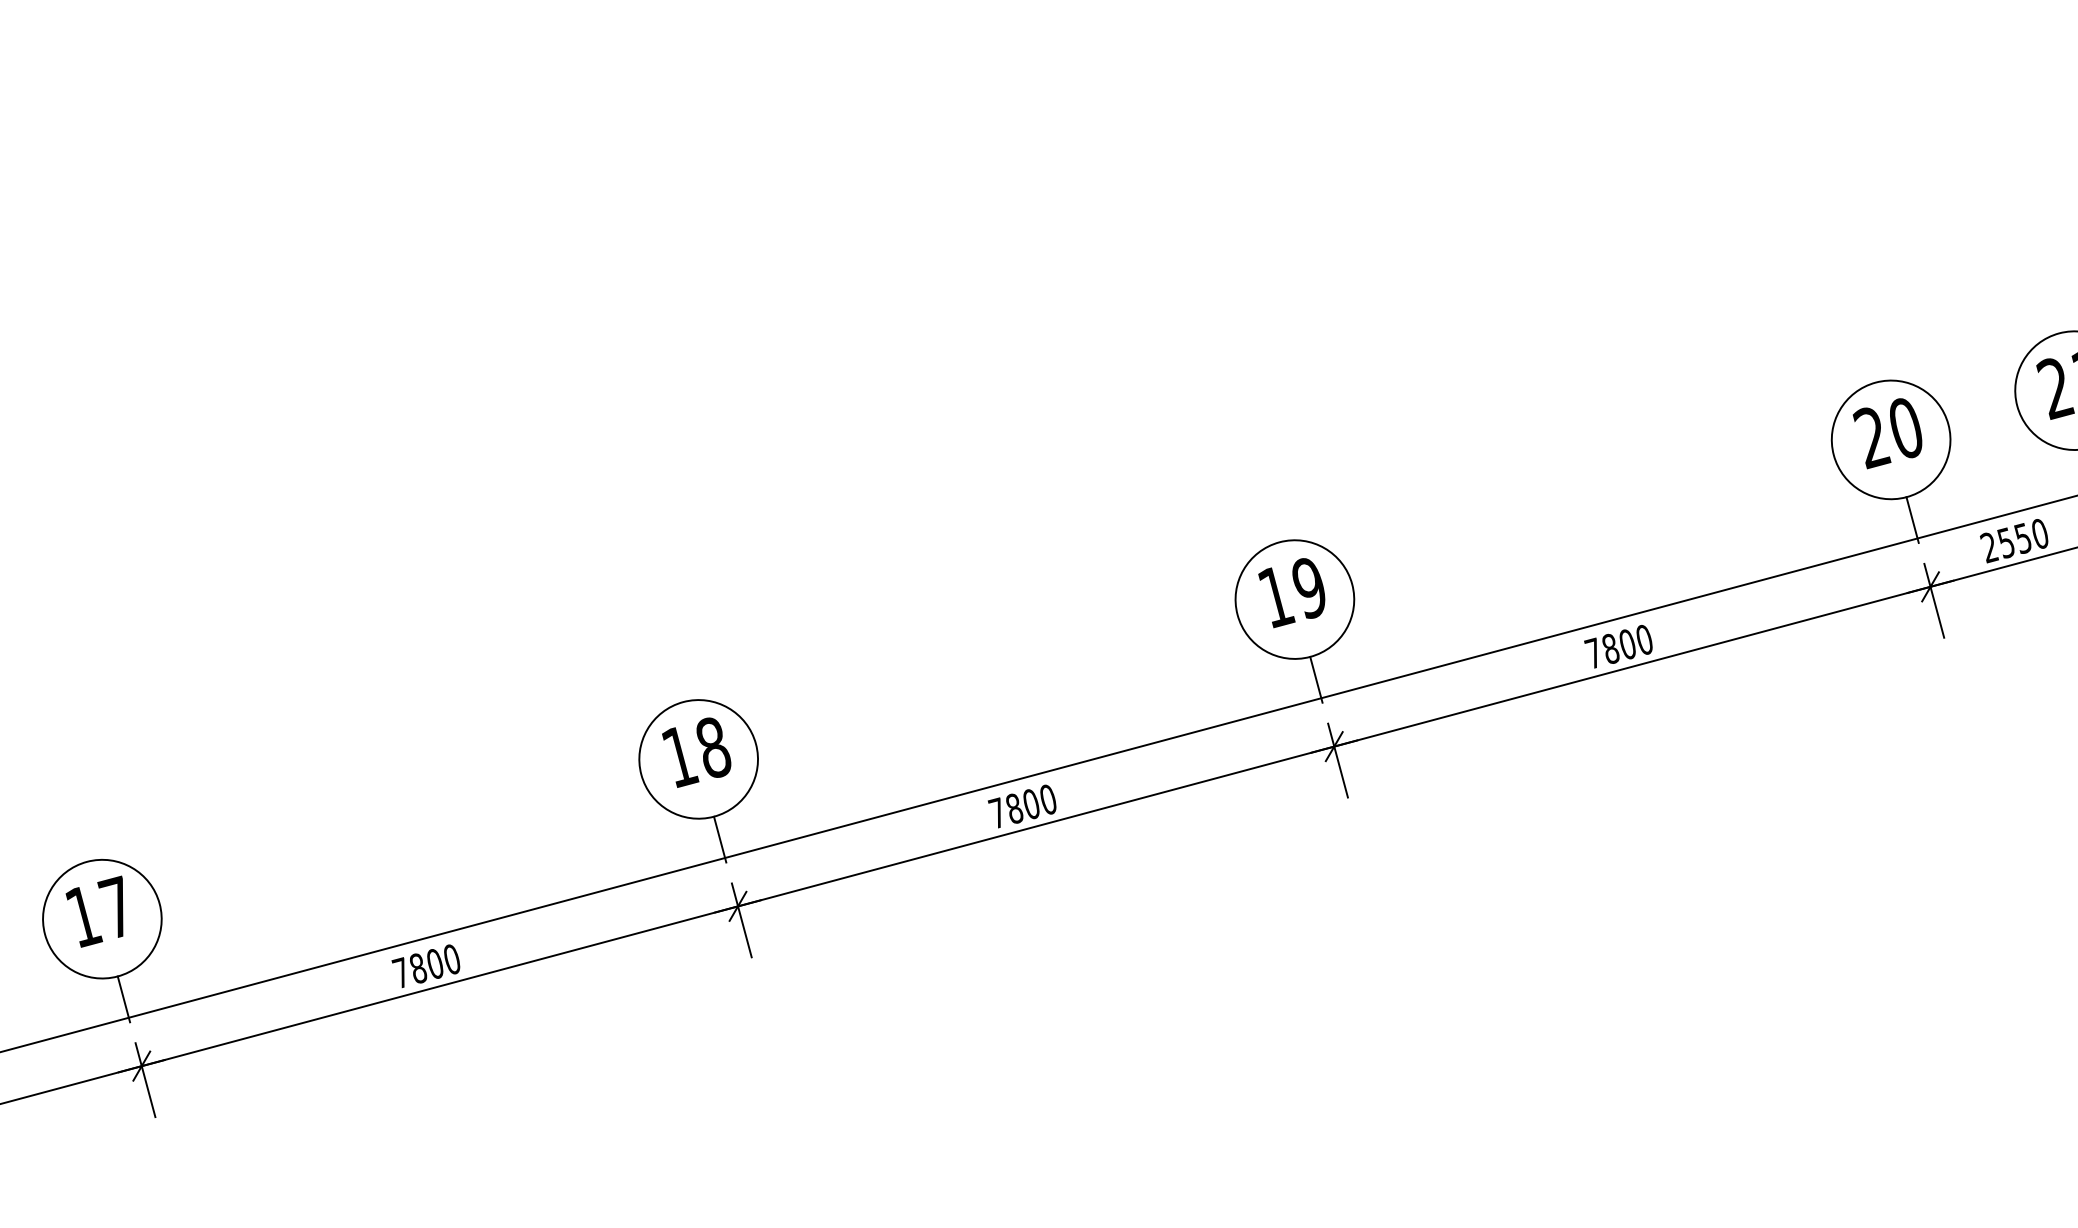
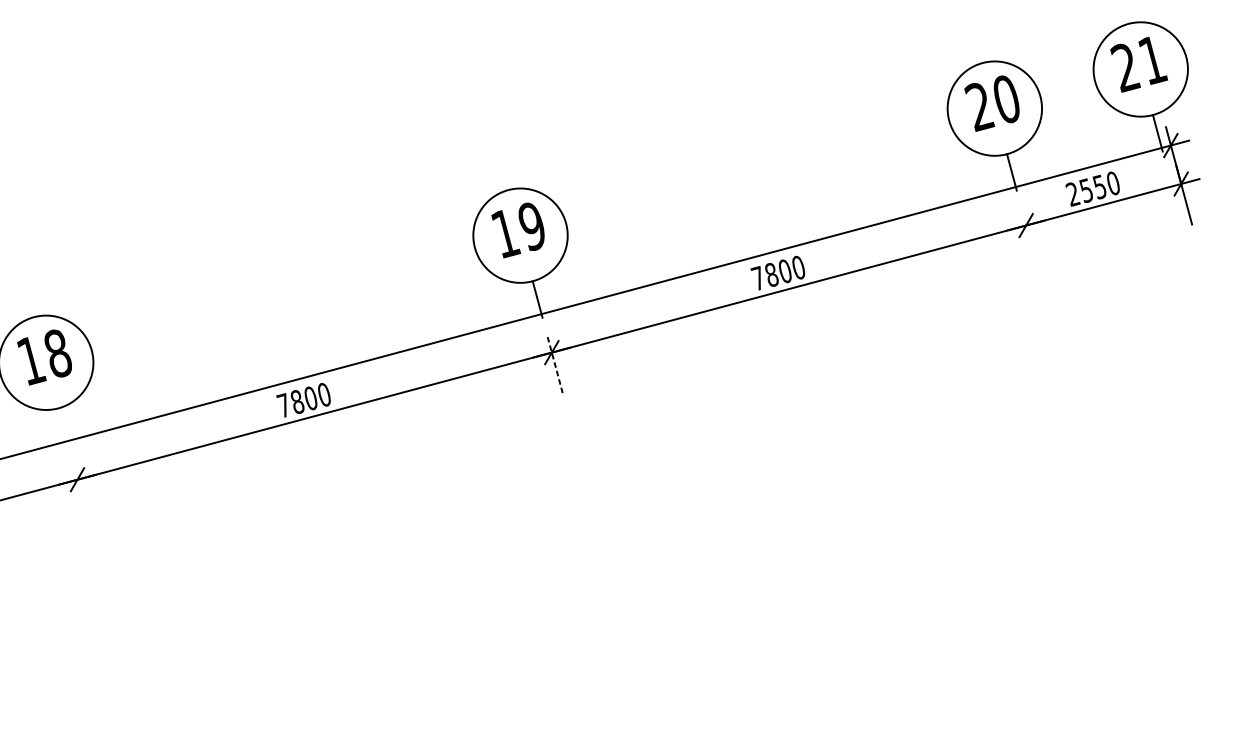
line: (1934, 600) -> (1029, 236), removed
line: (1337, 760) -> (554, 363), solid -> dashed
line: (720, 839) -> (63, 426), removed
line: (741, 920) -> (80, 490), removed

